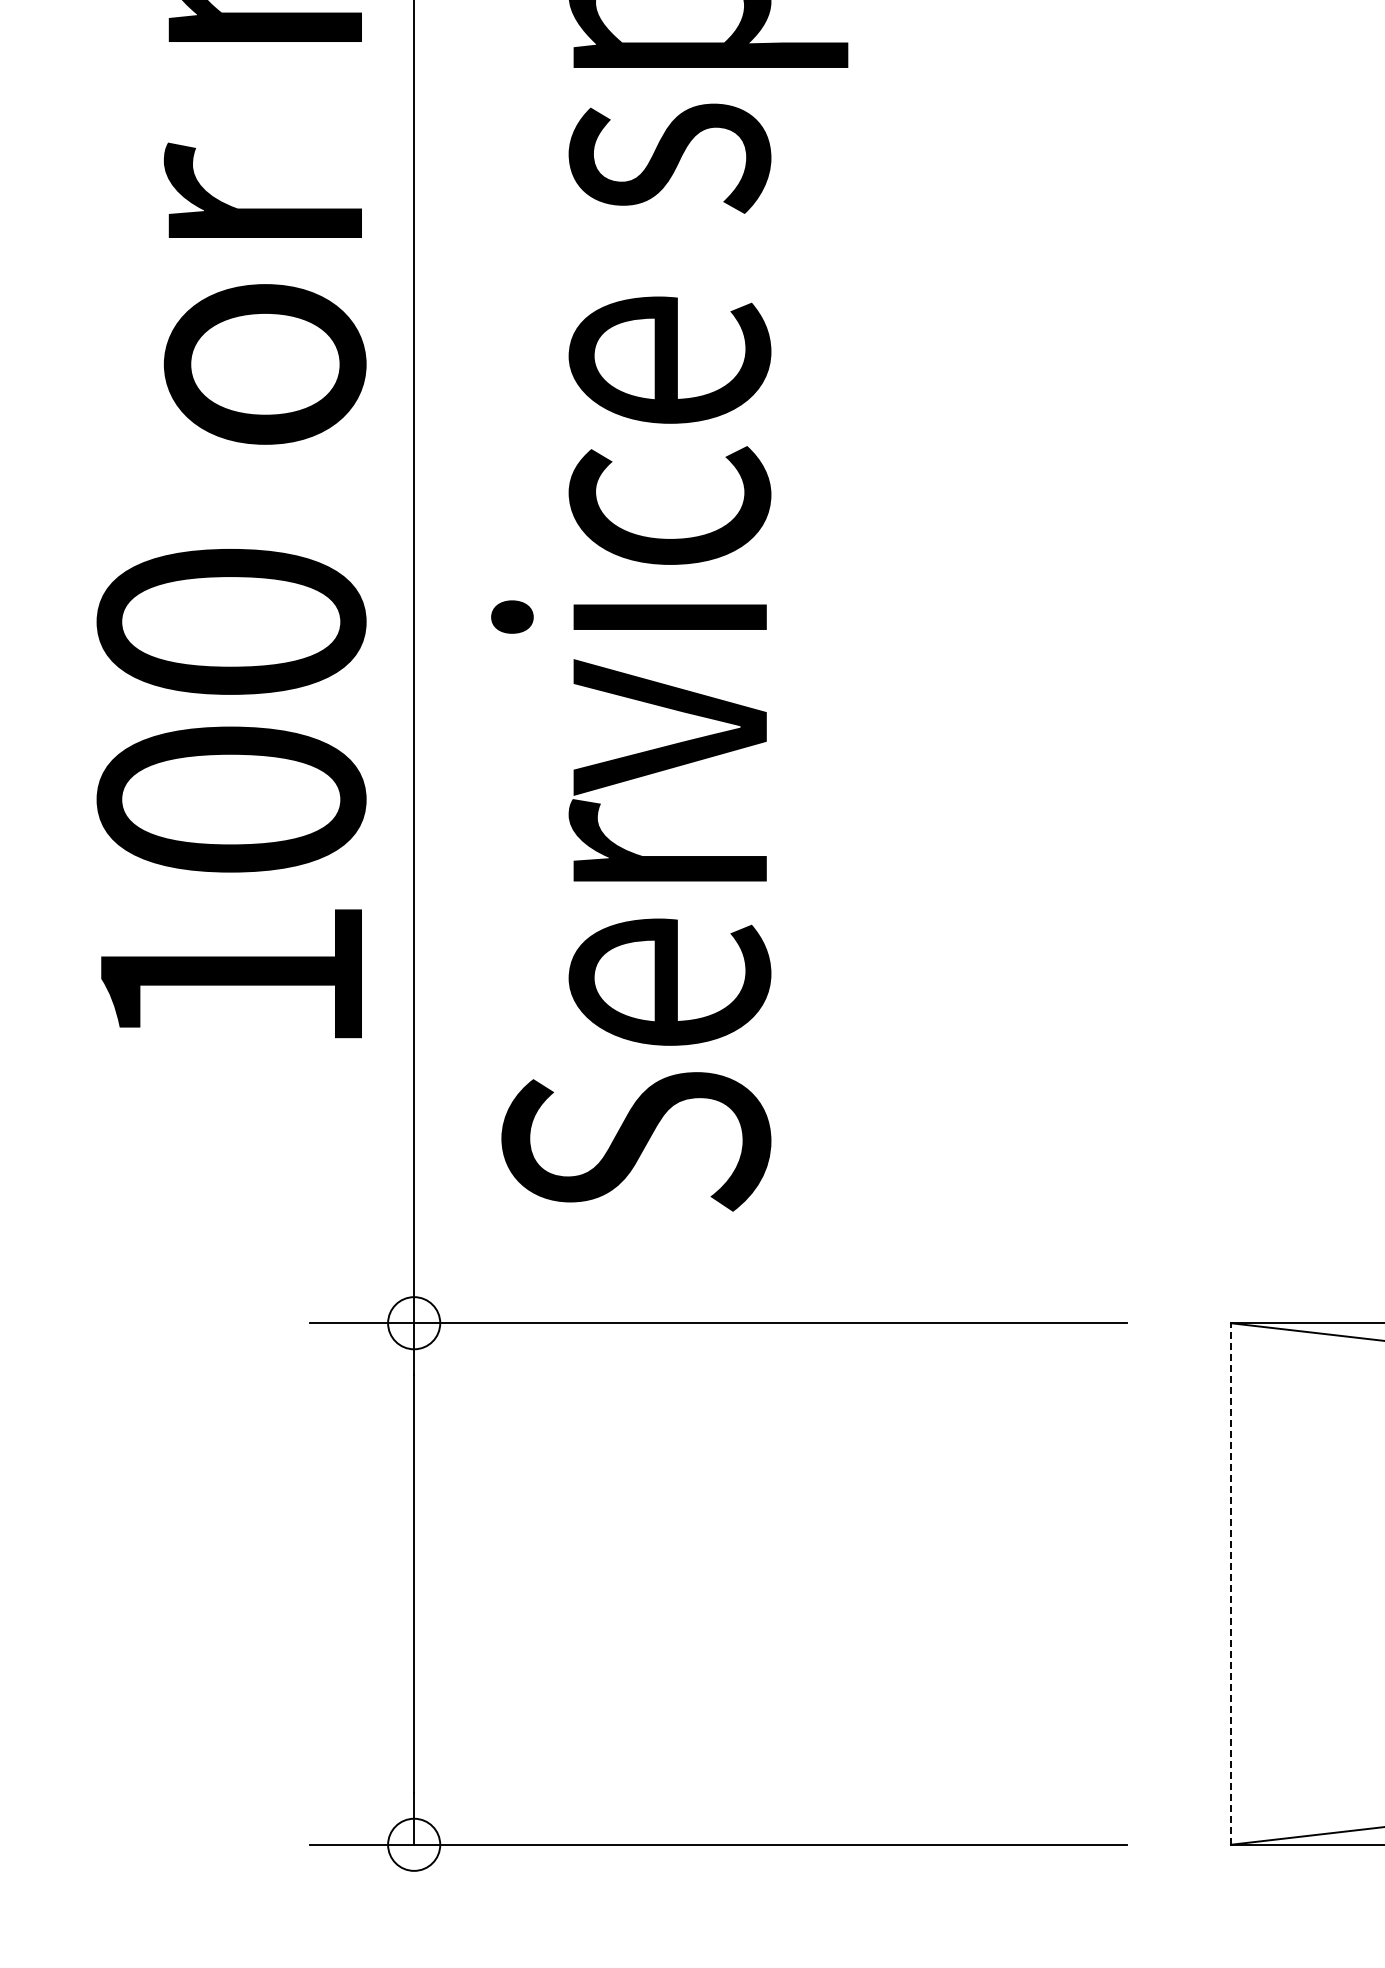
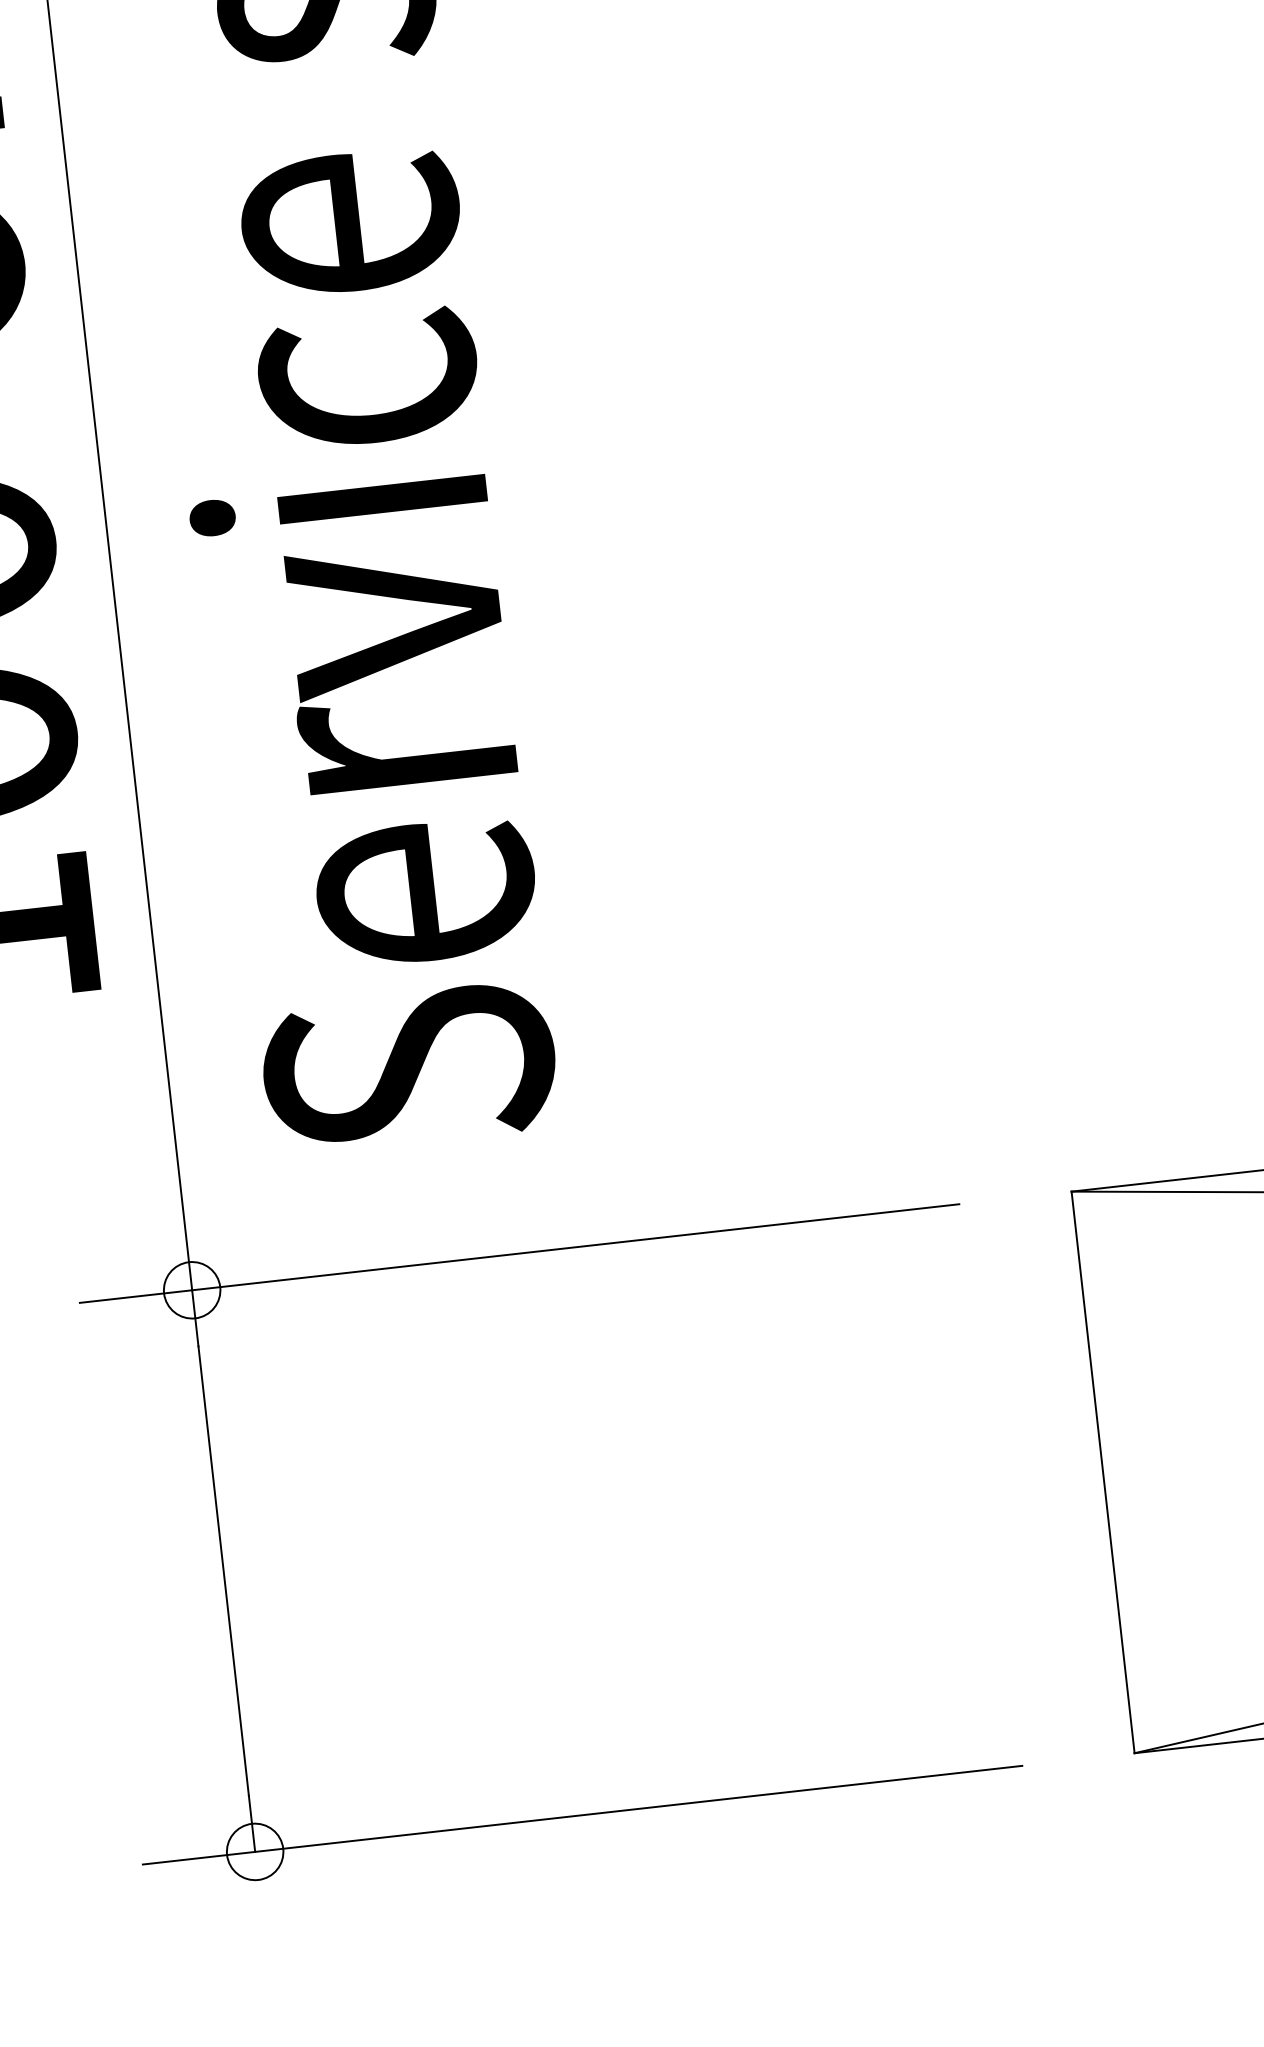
line: (1230, 1584) -> (1102, 1473), dashed -> solid

